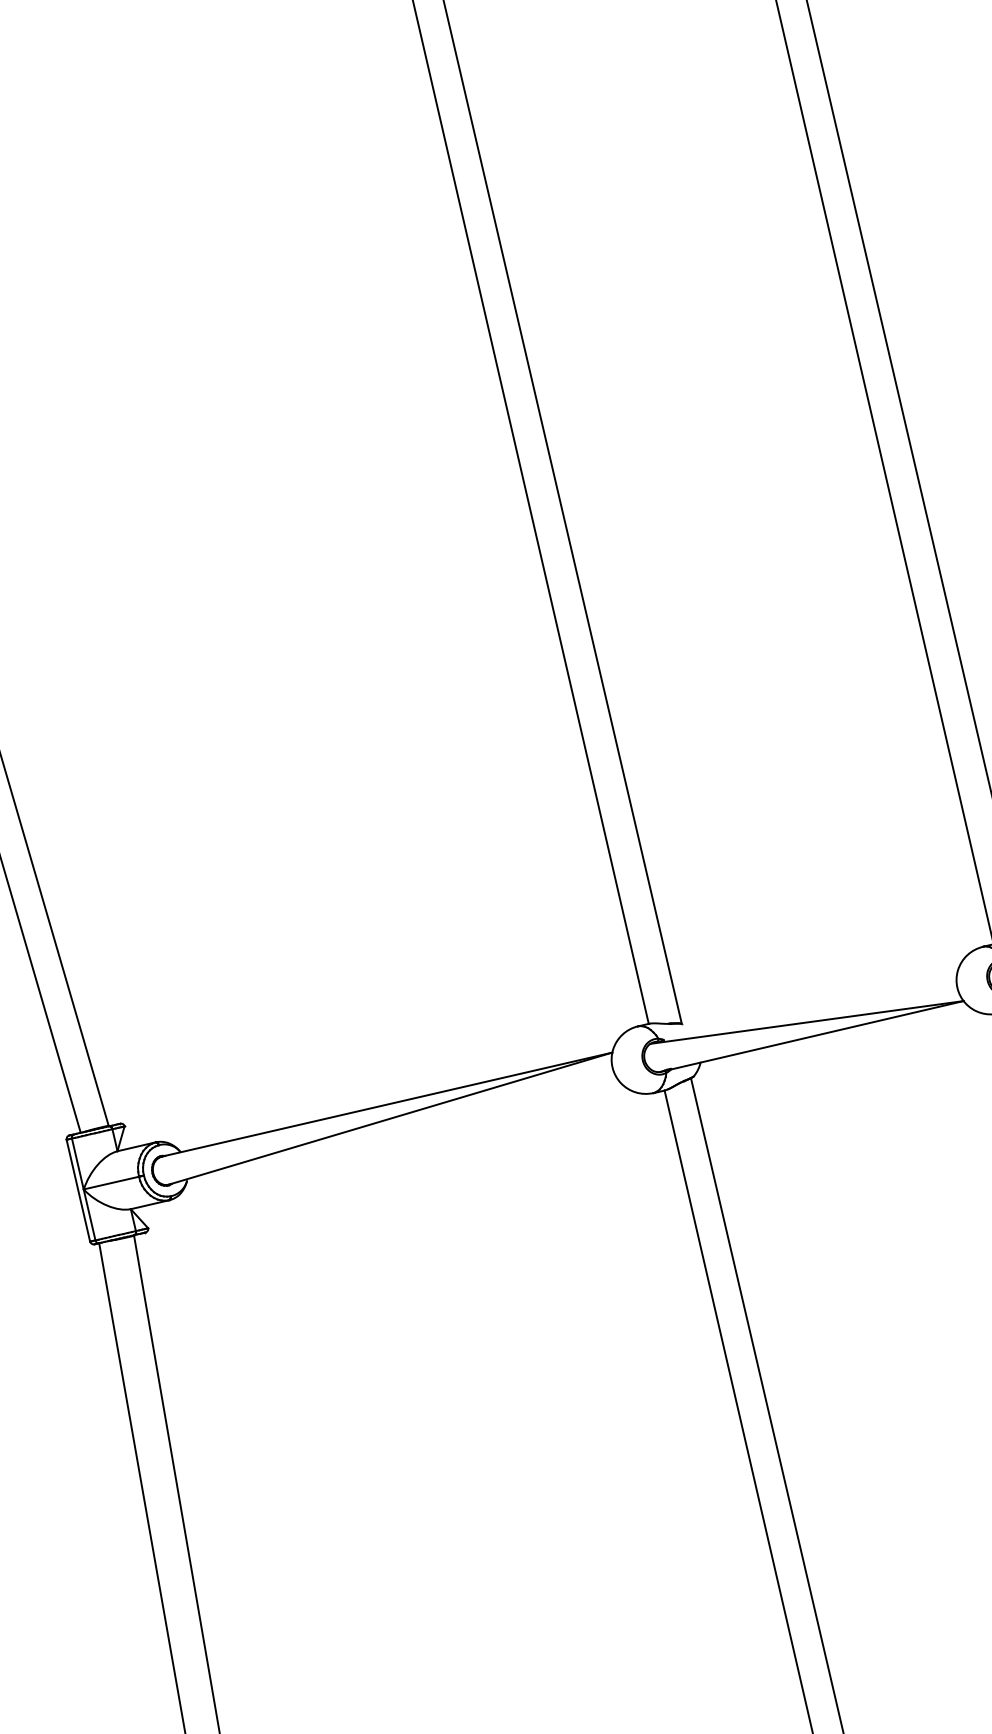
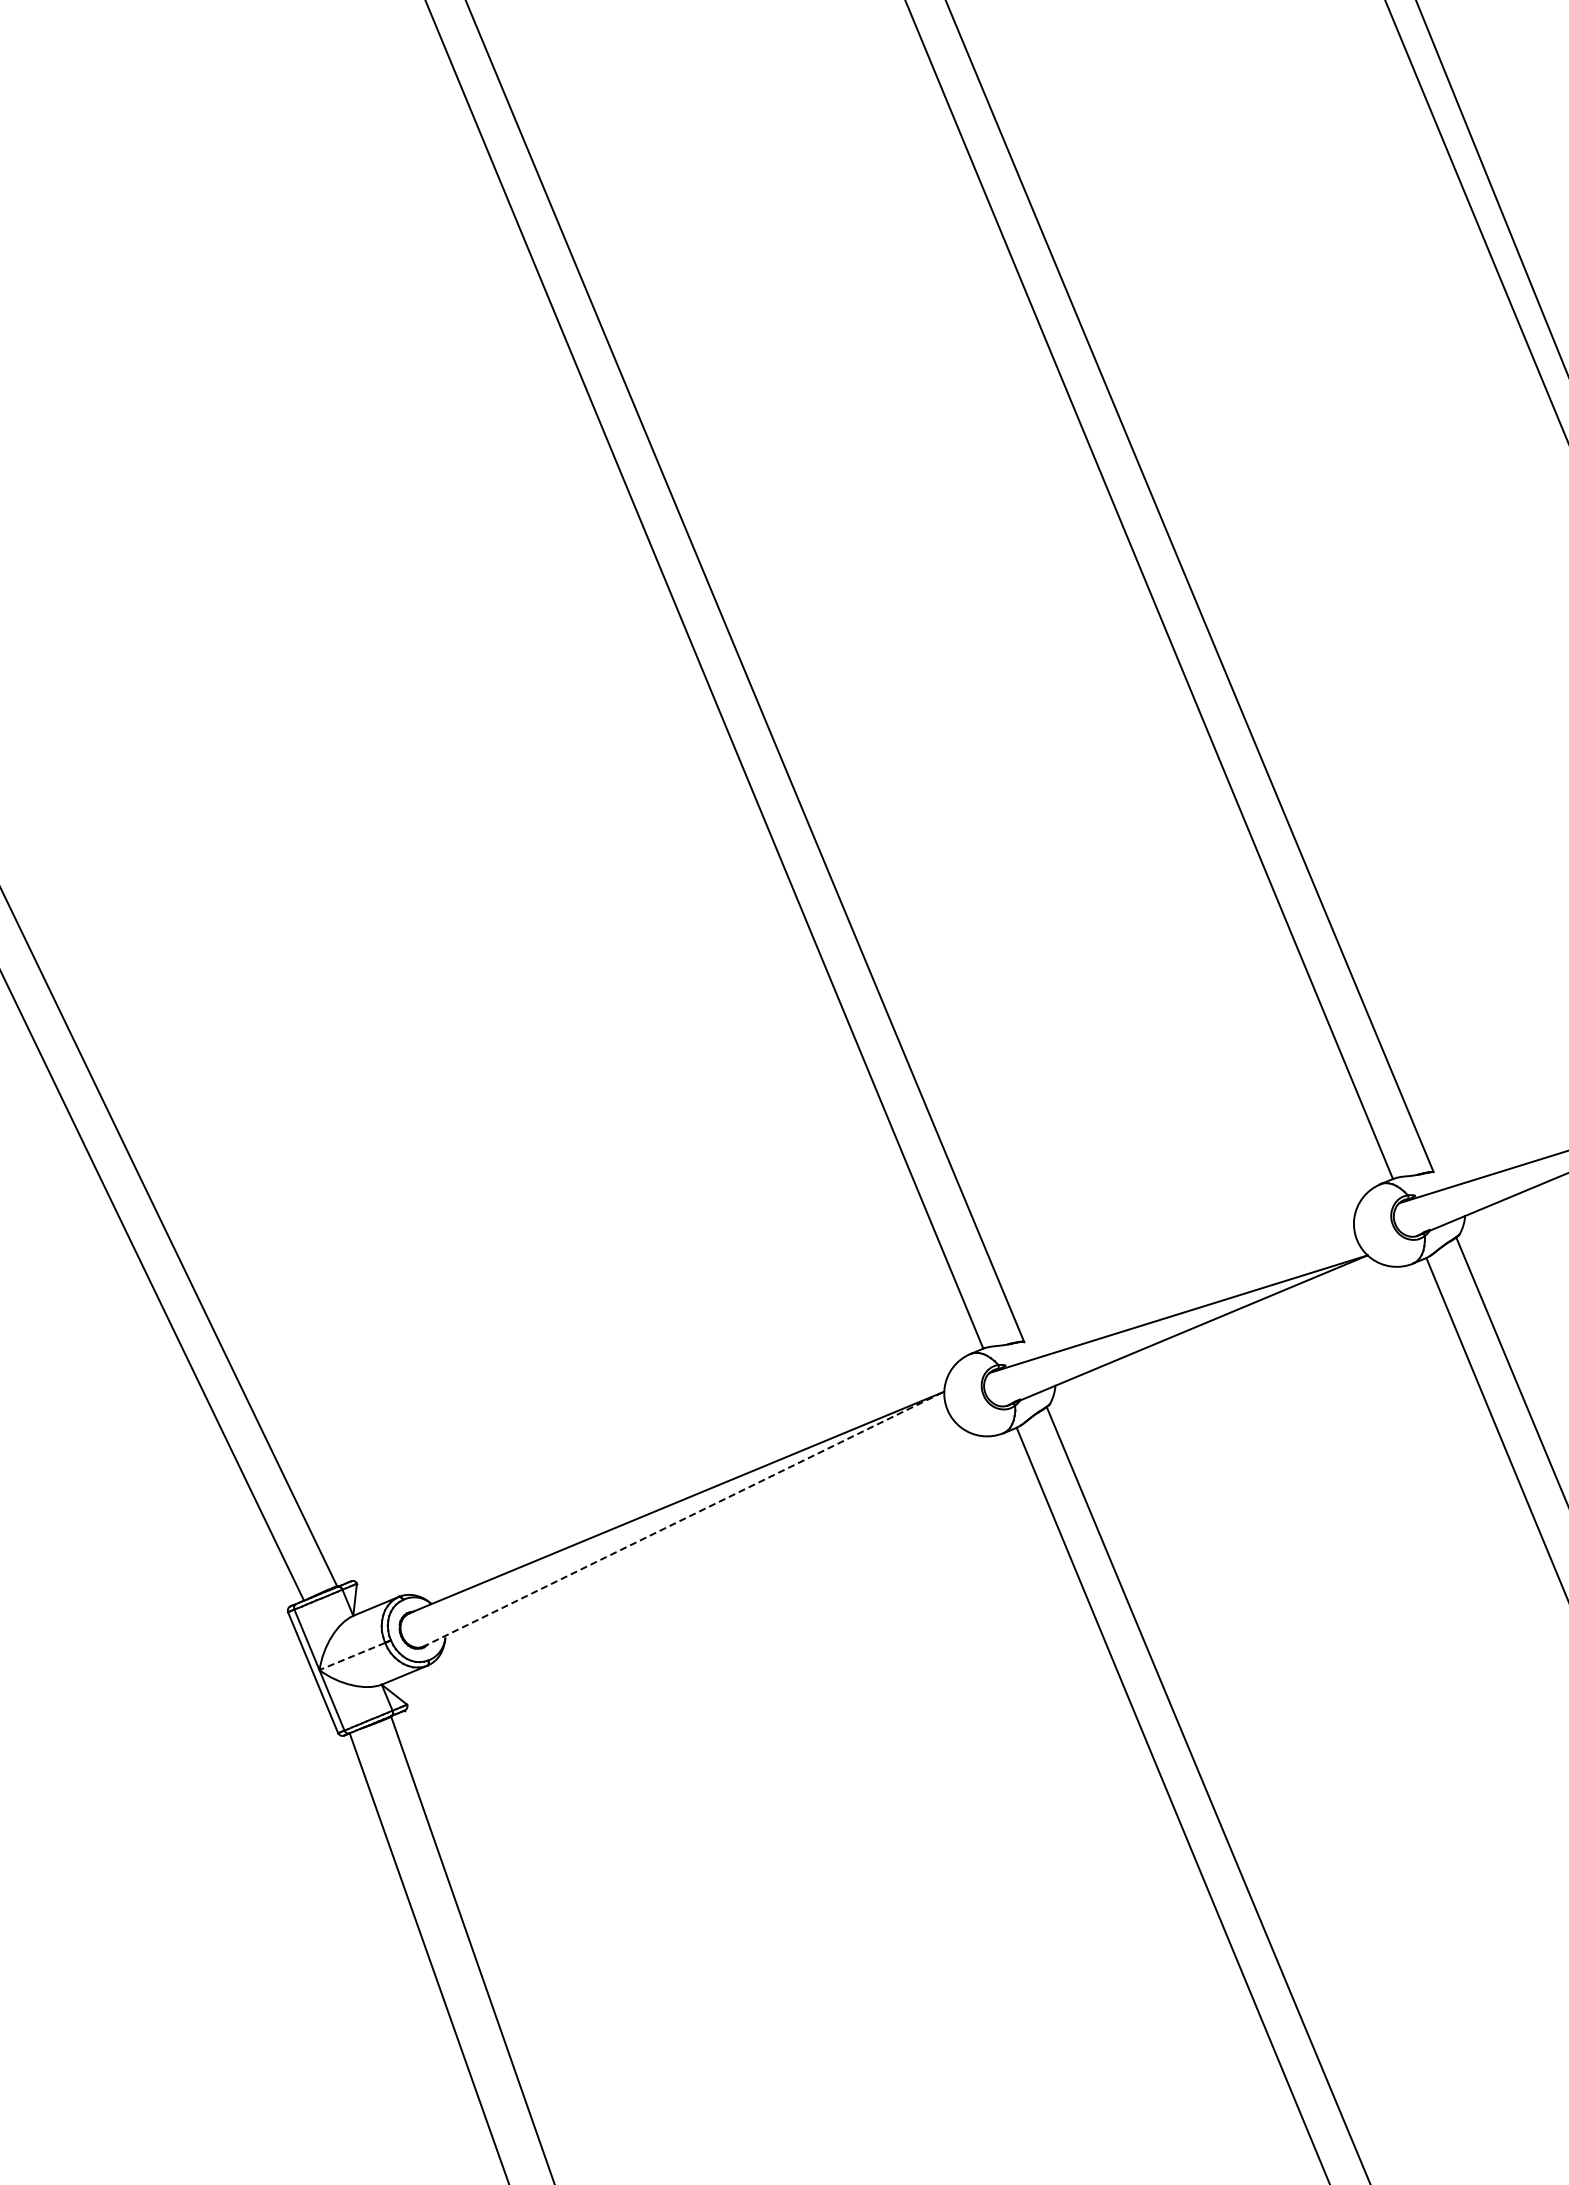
line: (390, 1118) -> (683, 1519), solid -> dashed
line: (111, 1183) -> (352, 1656), solid -> dashed

